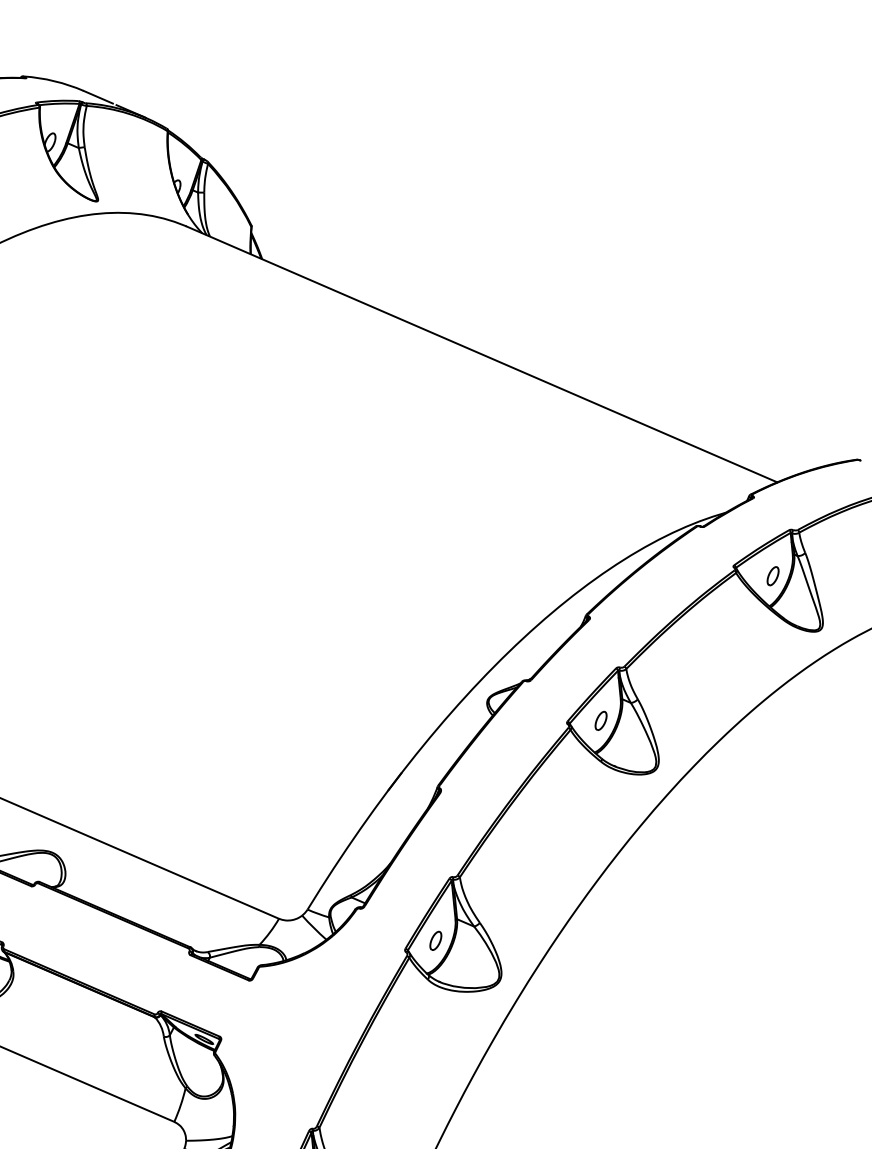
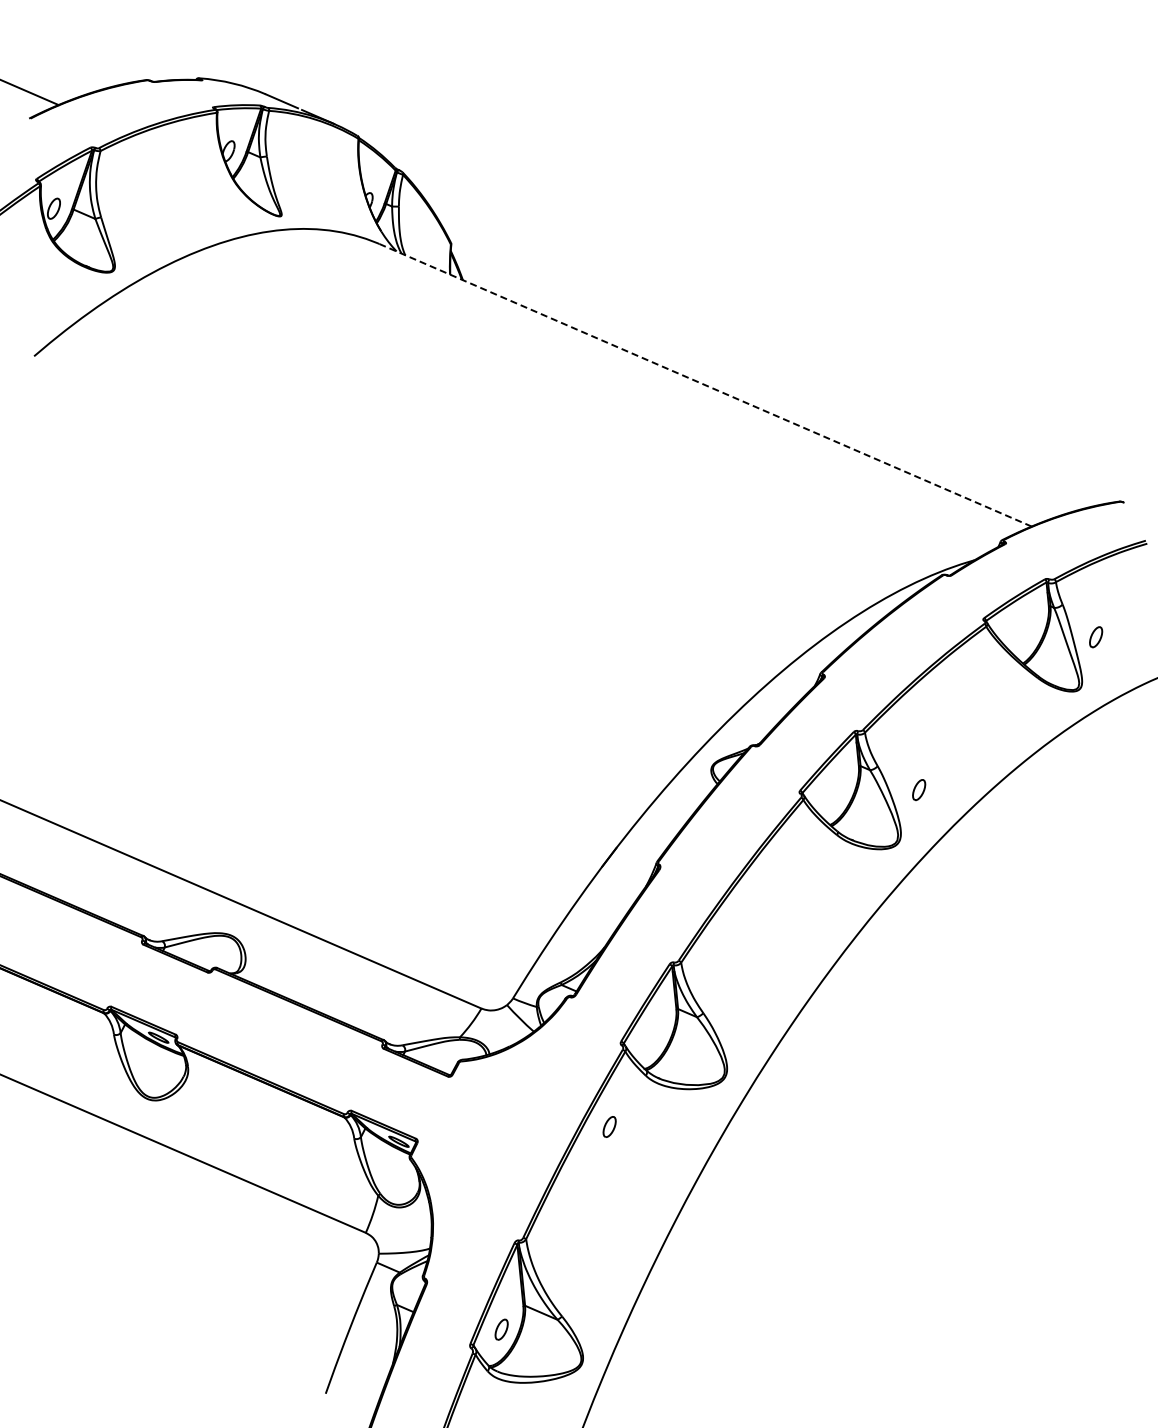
line: (481, 354) -> (705, 385), solid -> dashed
part: (773, 576) -> (1096, 637), moved
part: (601, 721) -> (919, 790), moved
part: (435, 940) -> (609, 1126), moved

